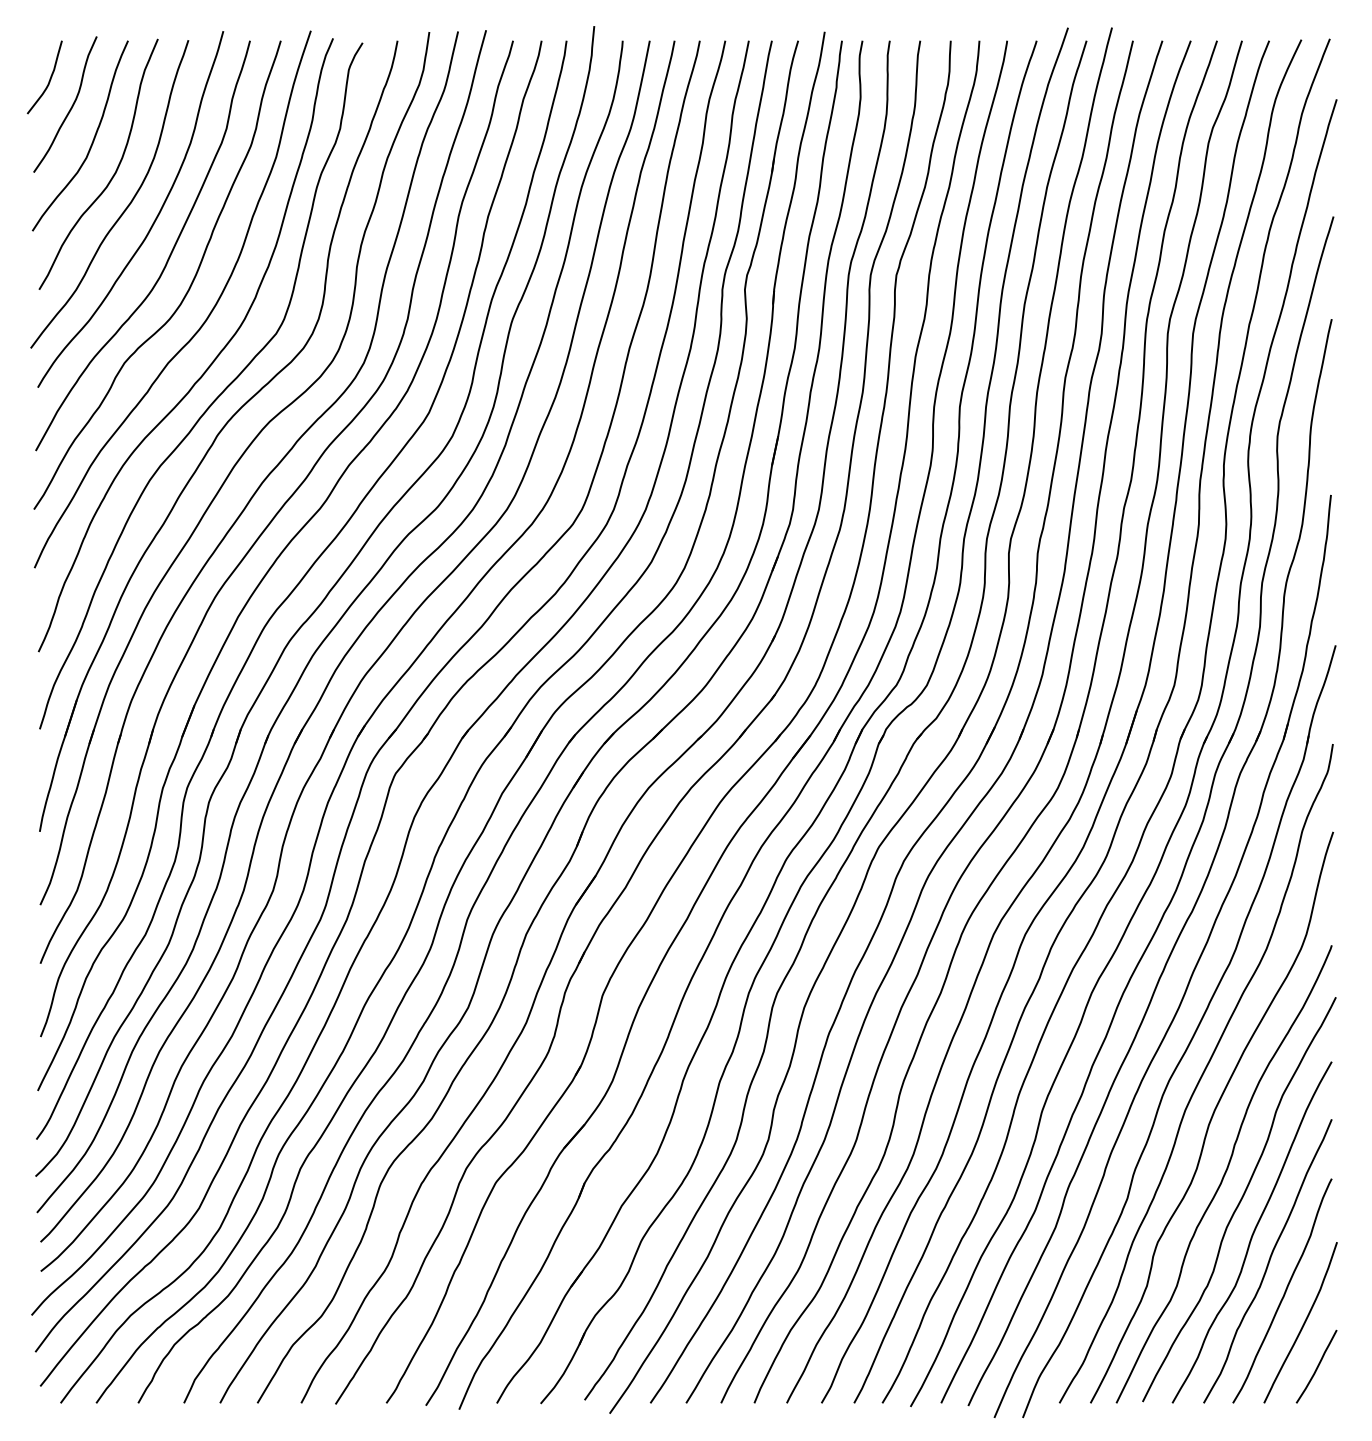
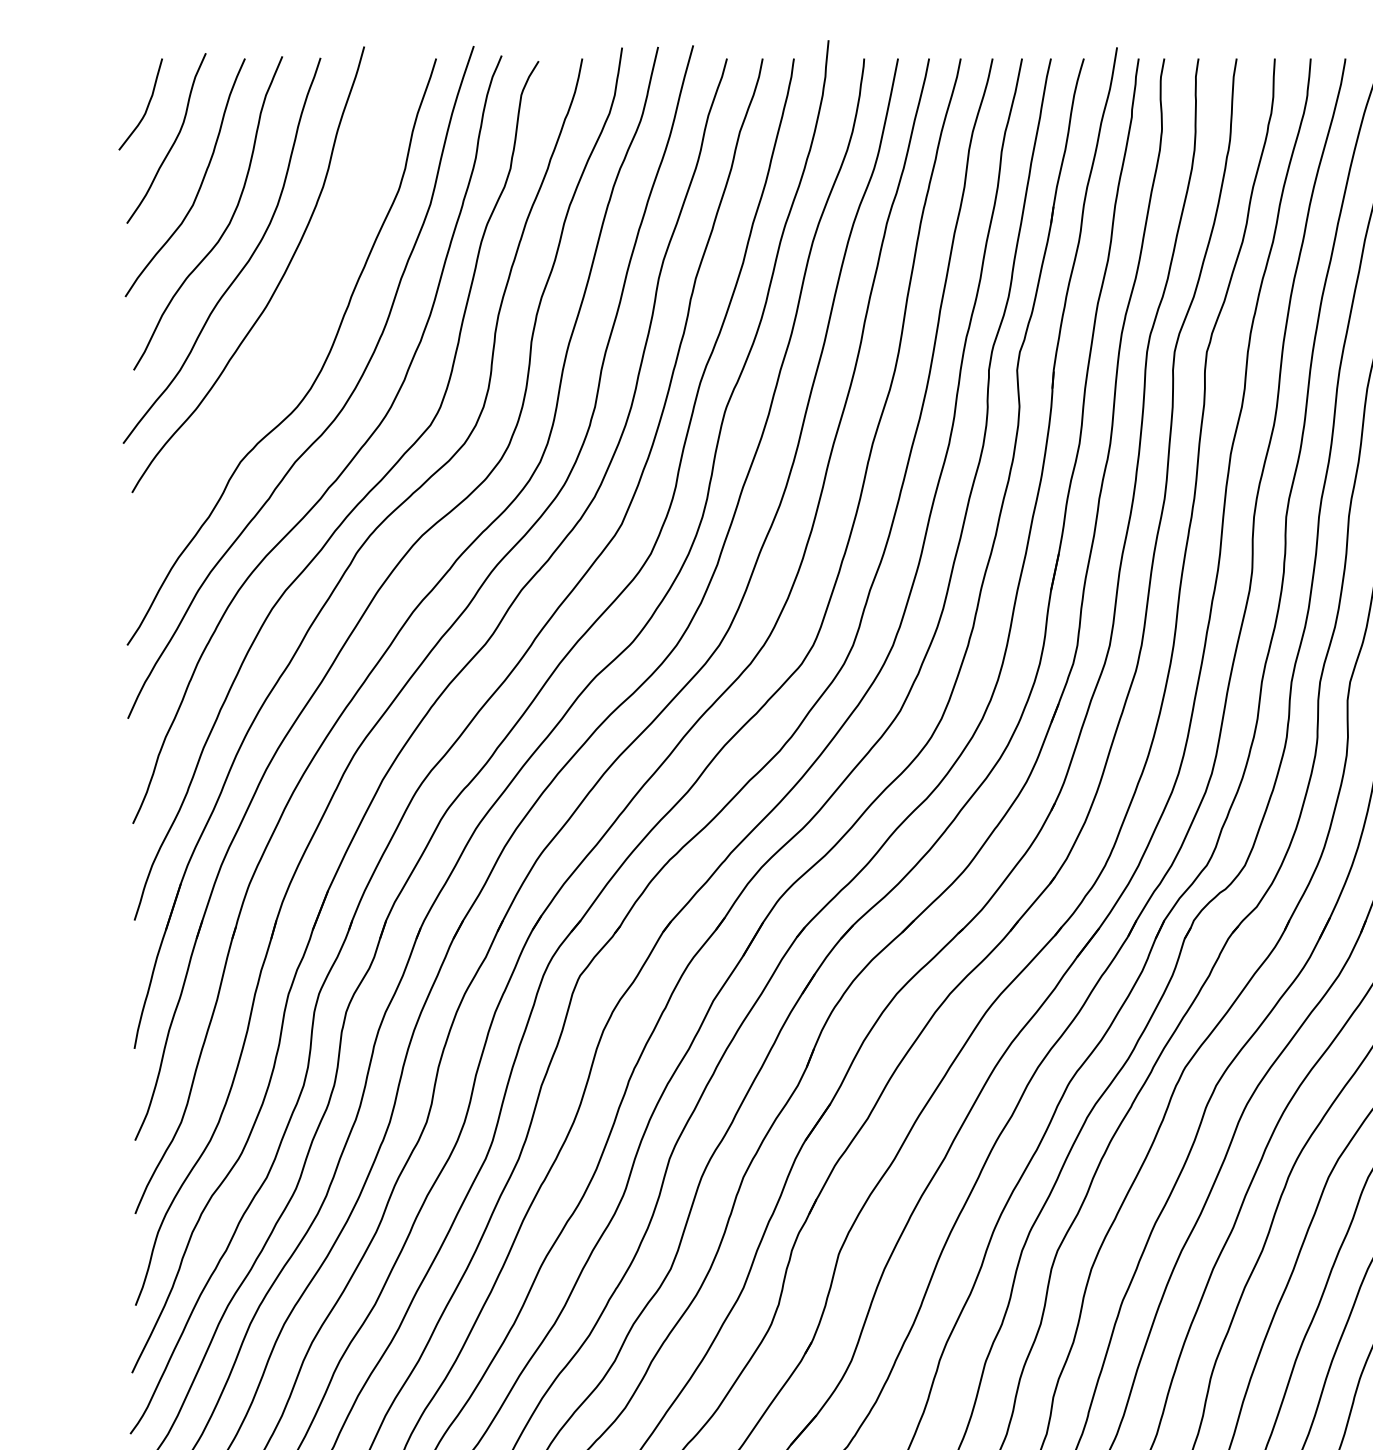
curve: (167, 258) -> (294, 331), removed

